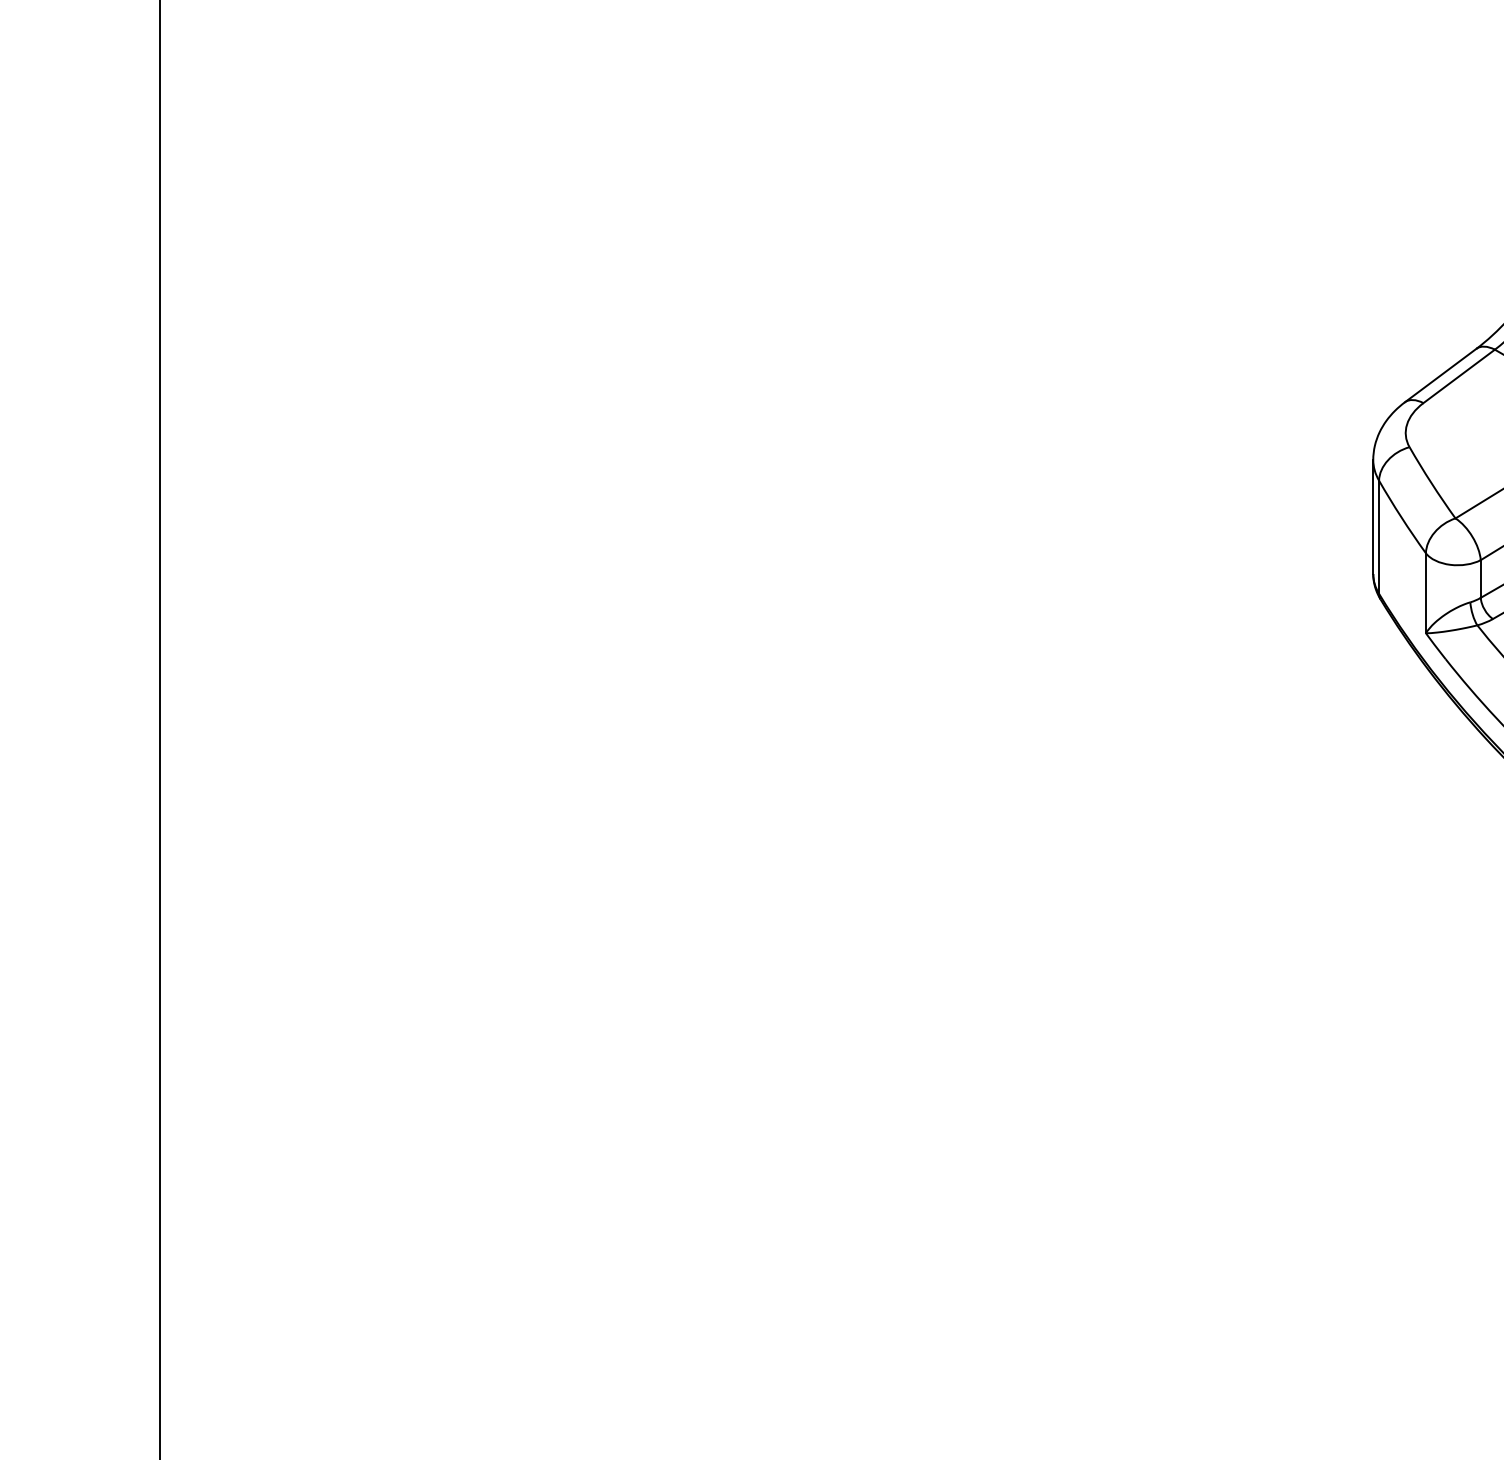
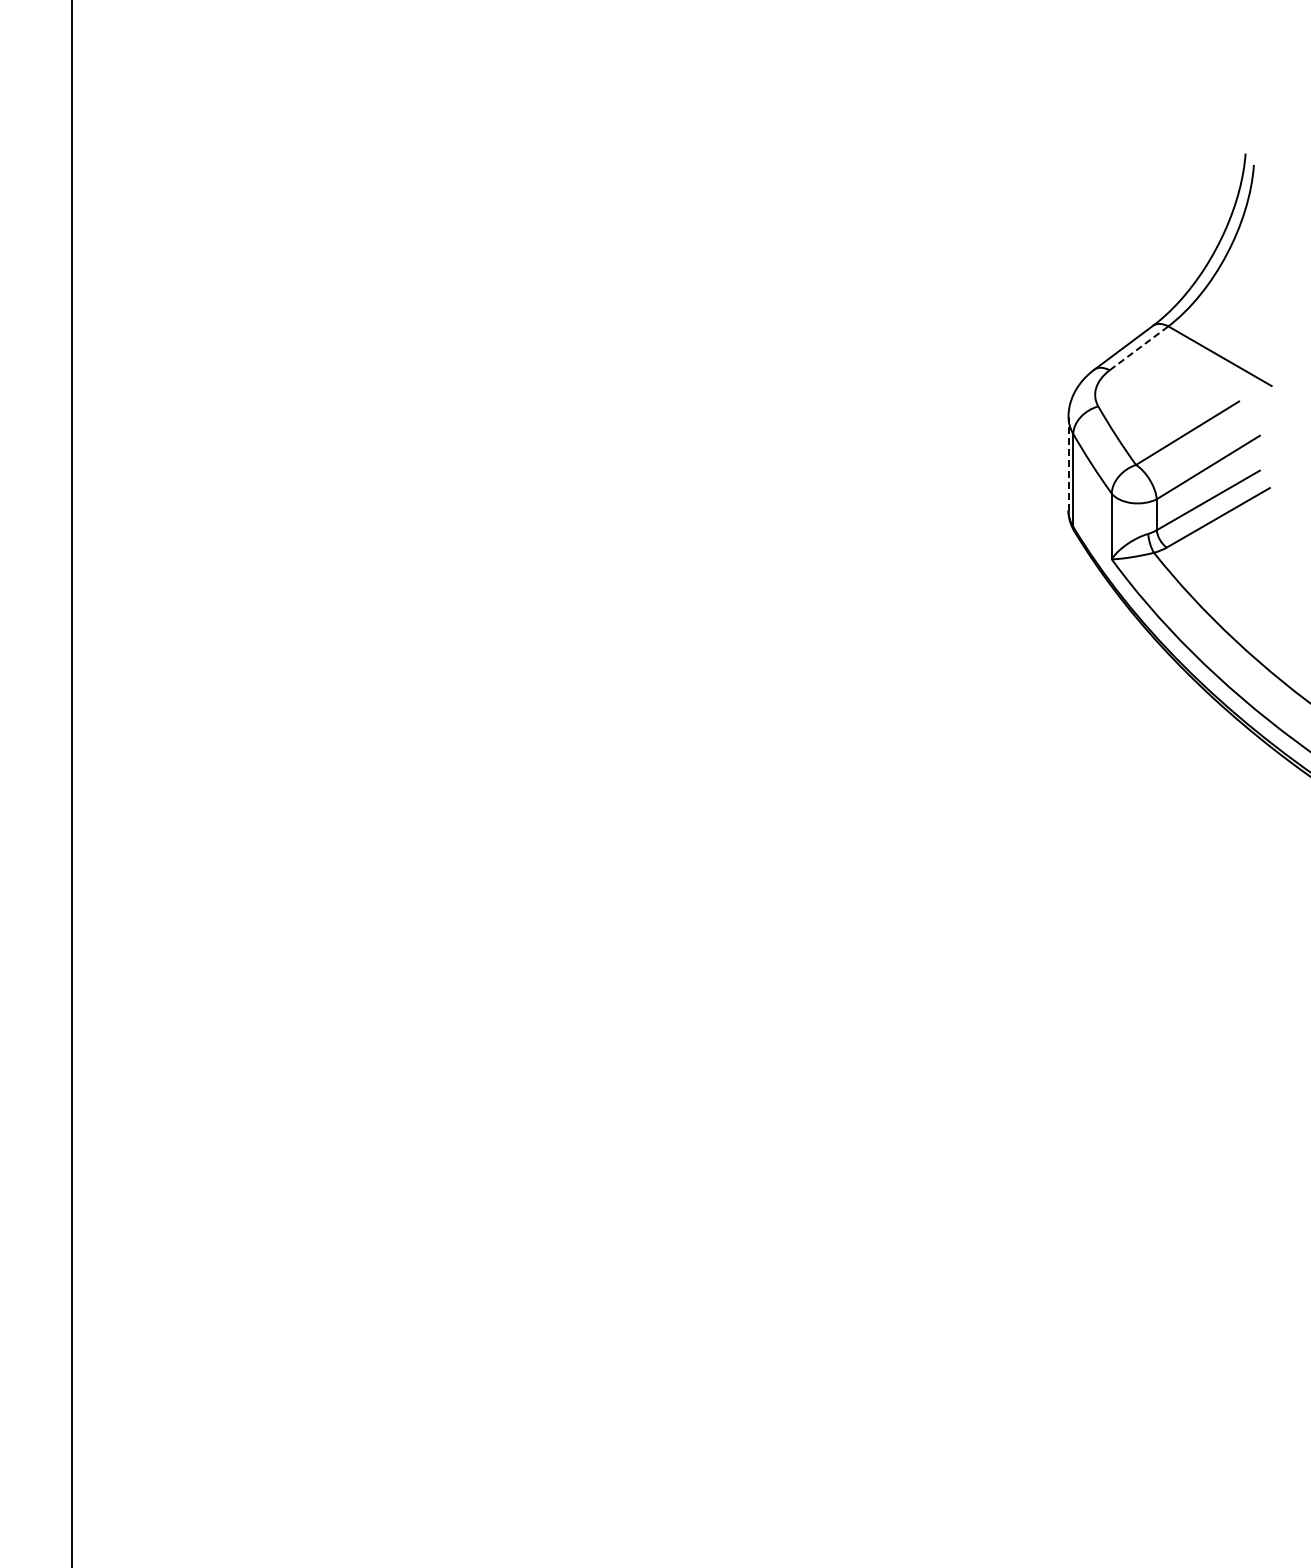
line: (1459, 376) -> (1139, 348), solid -> dashed
line: (1373, 516) -> (1068, 463), solid -> dashed

